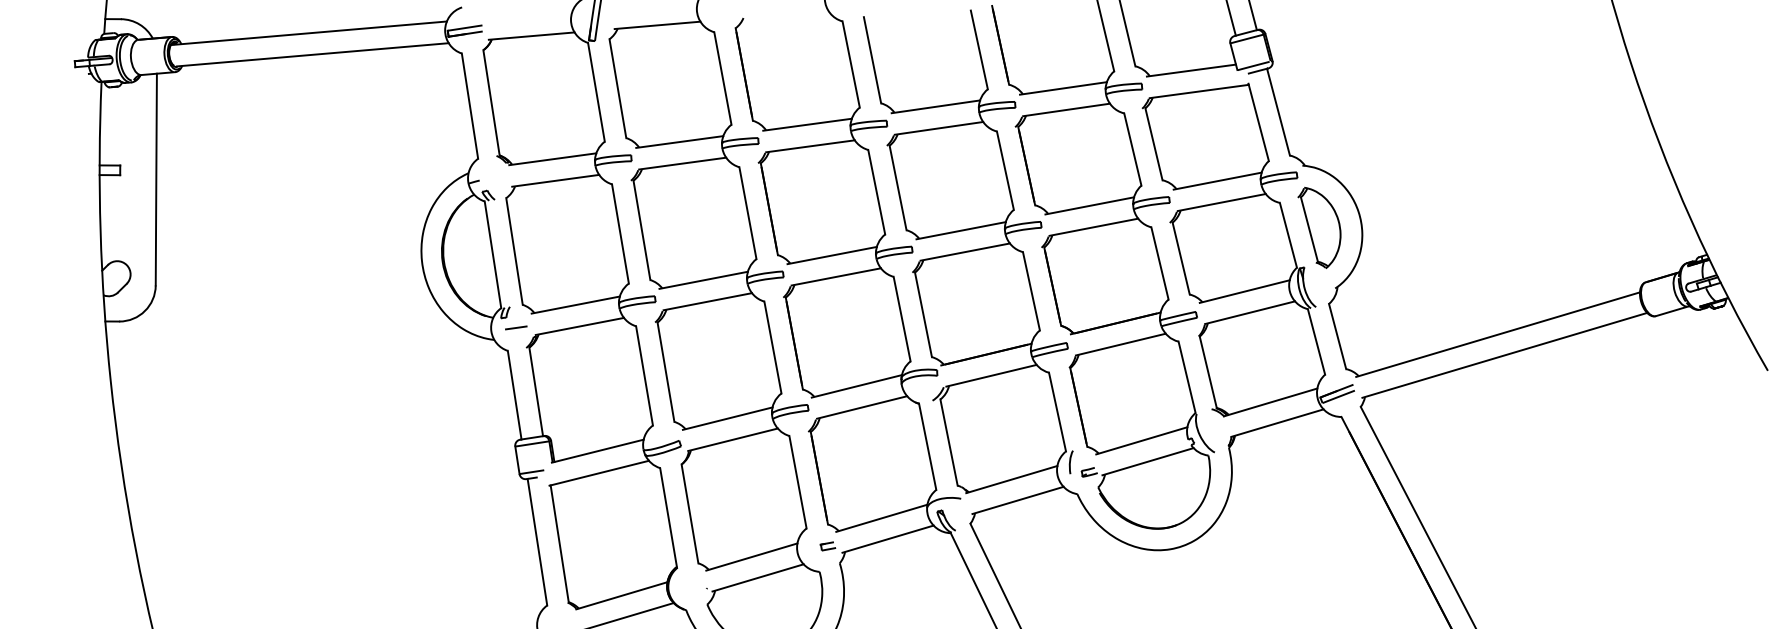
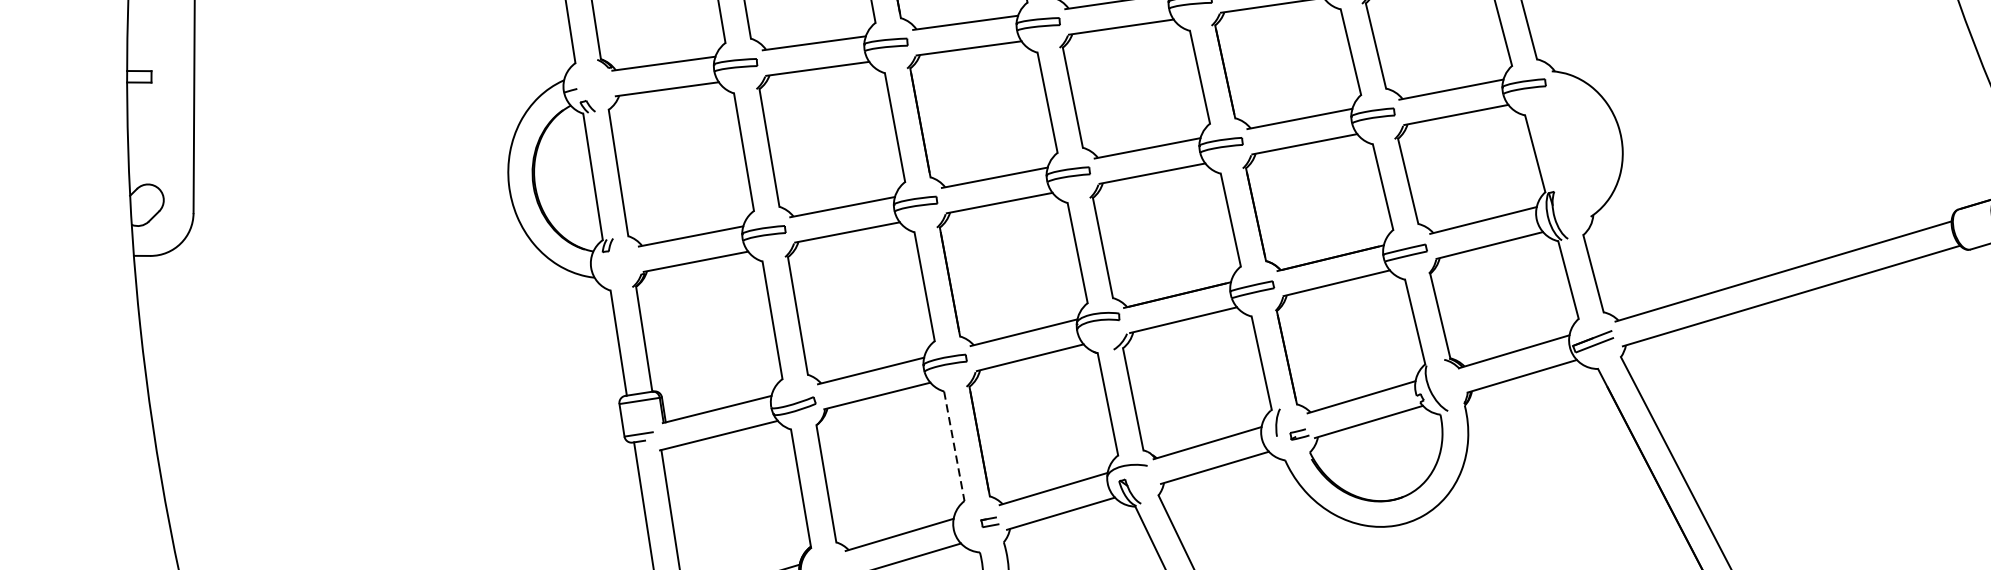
part: (1319, 227) -> (1572, 144), removed
line: (516, 327) -> (620, 263), removed
line: (798, 482) -> (954, 446), solid -> dashed

